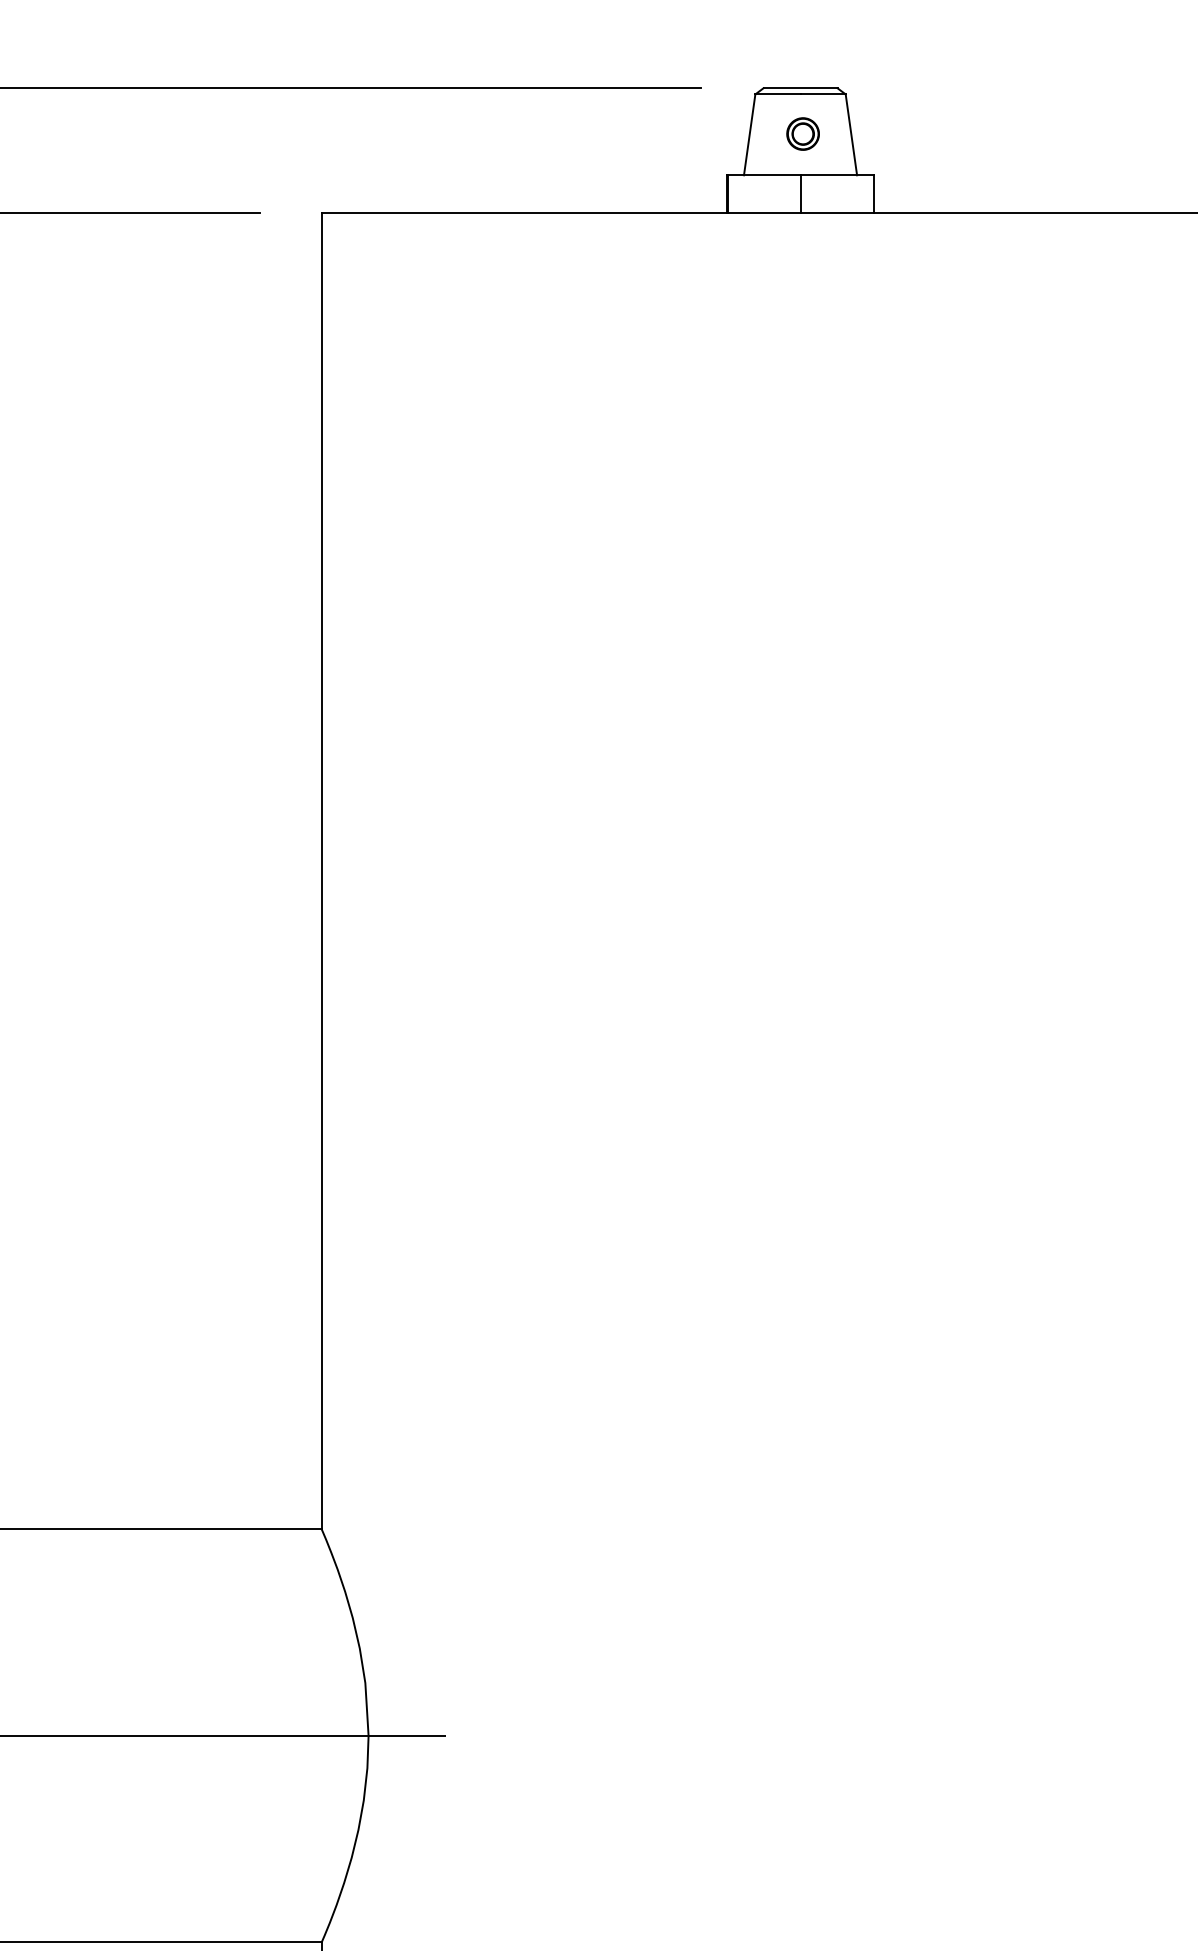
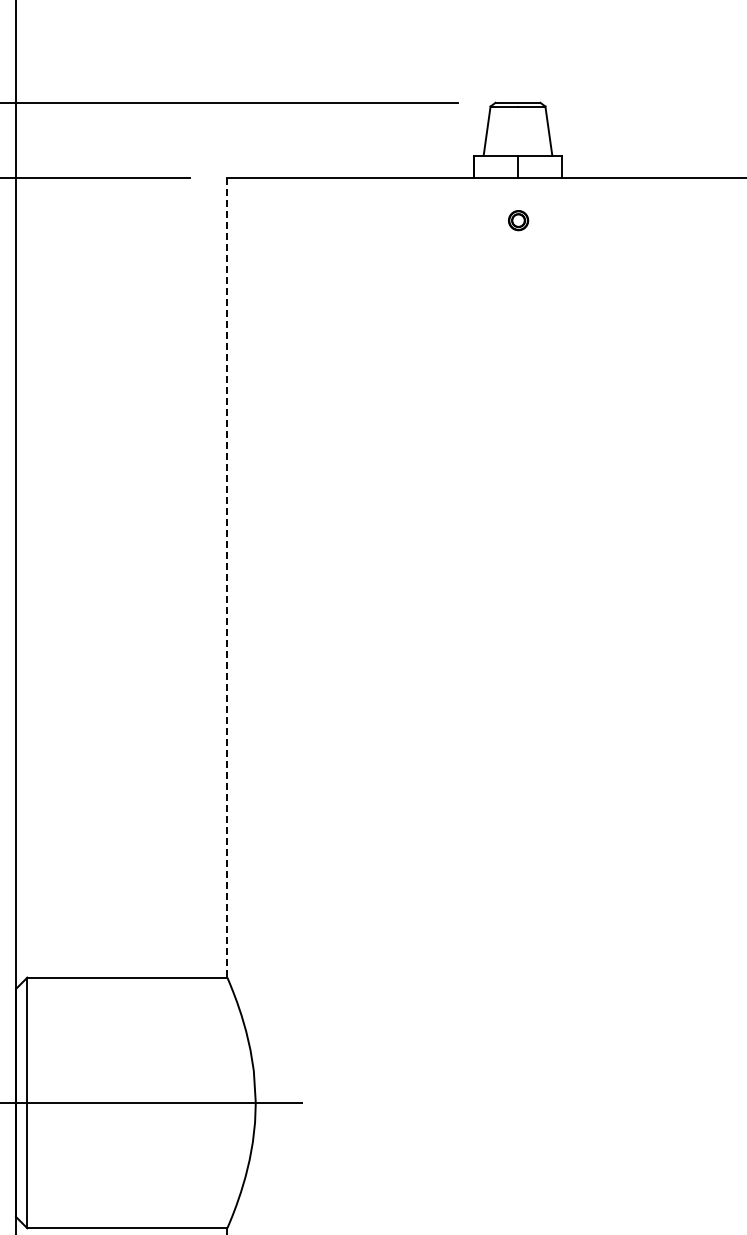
part: (803, 133) -> (518, 220), moved
line: (321, 870) -> (227, 577), solid -> dashed

